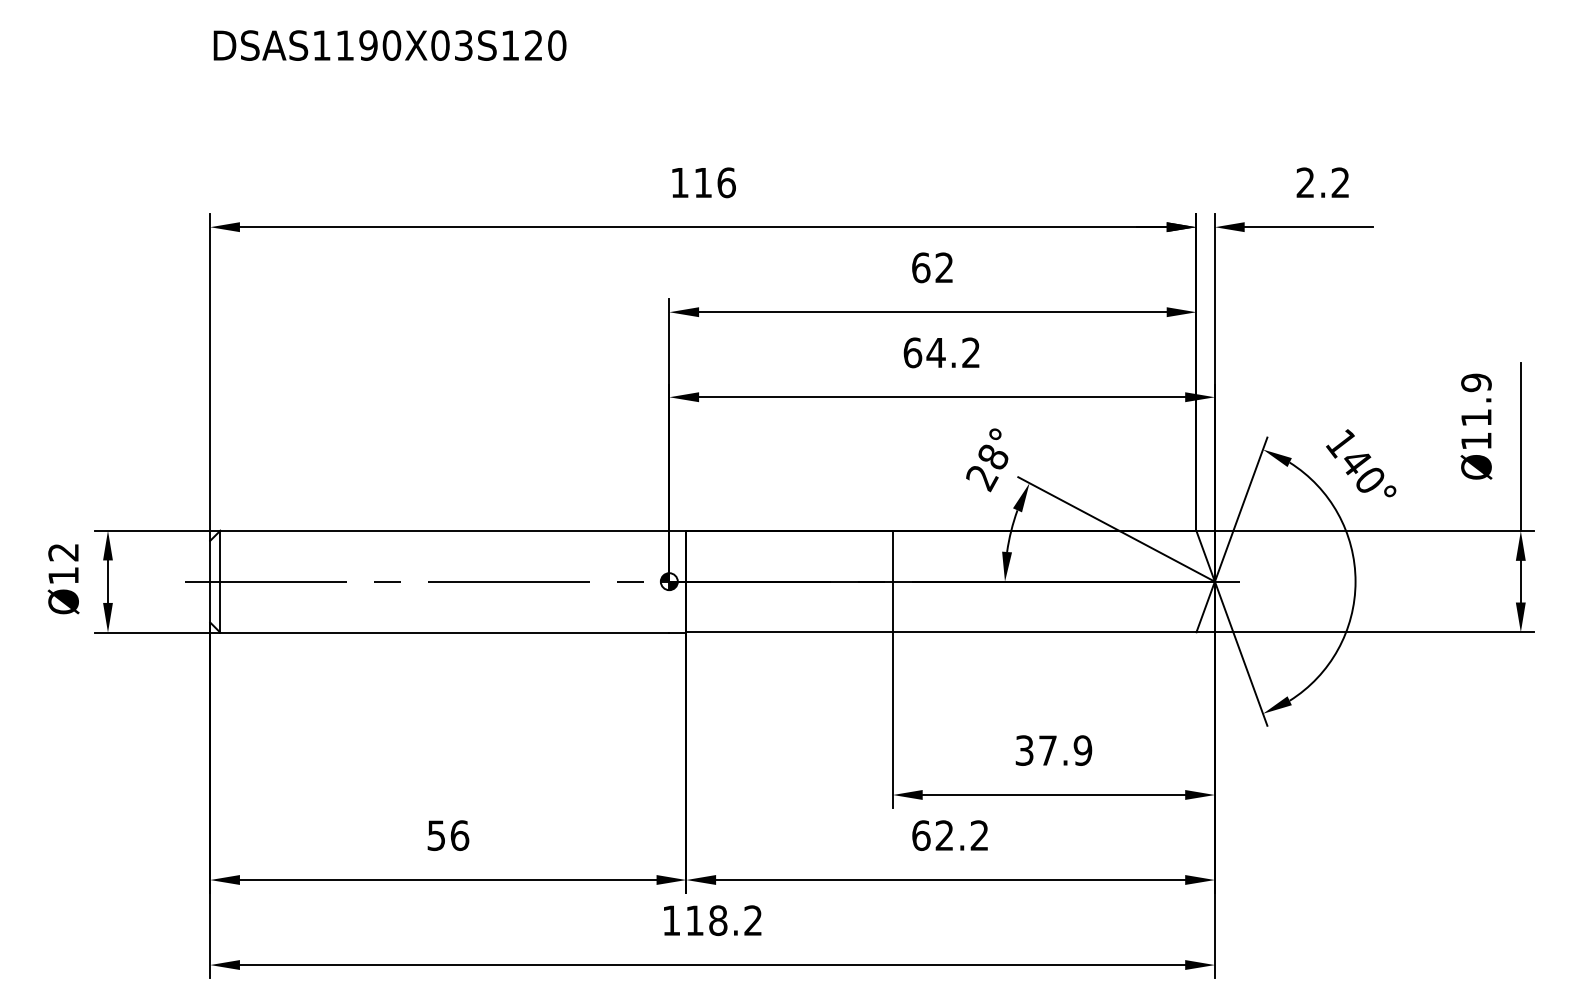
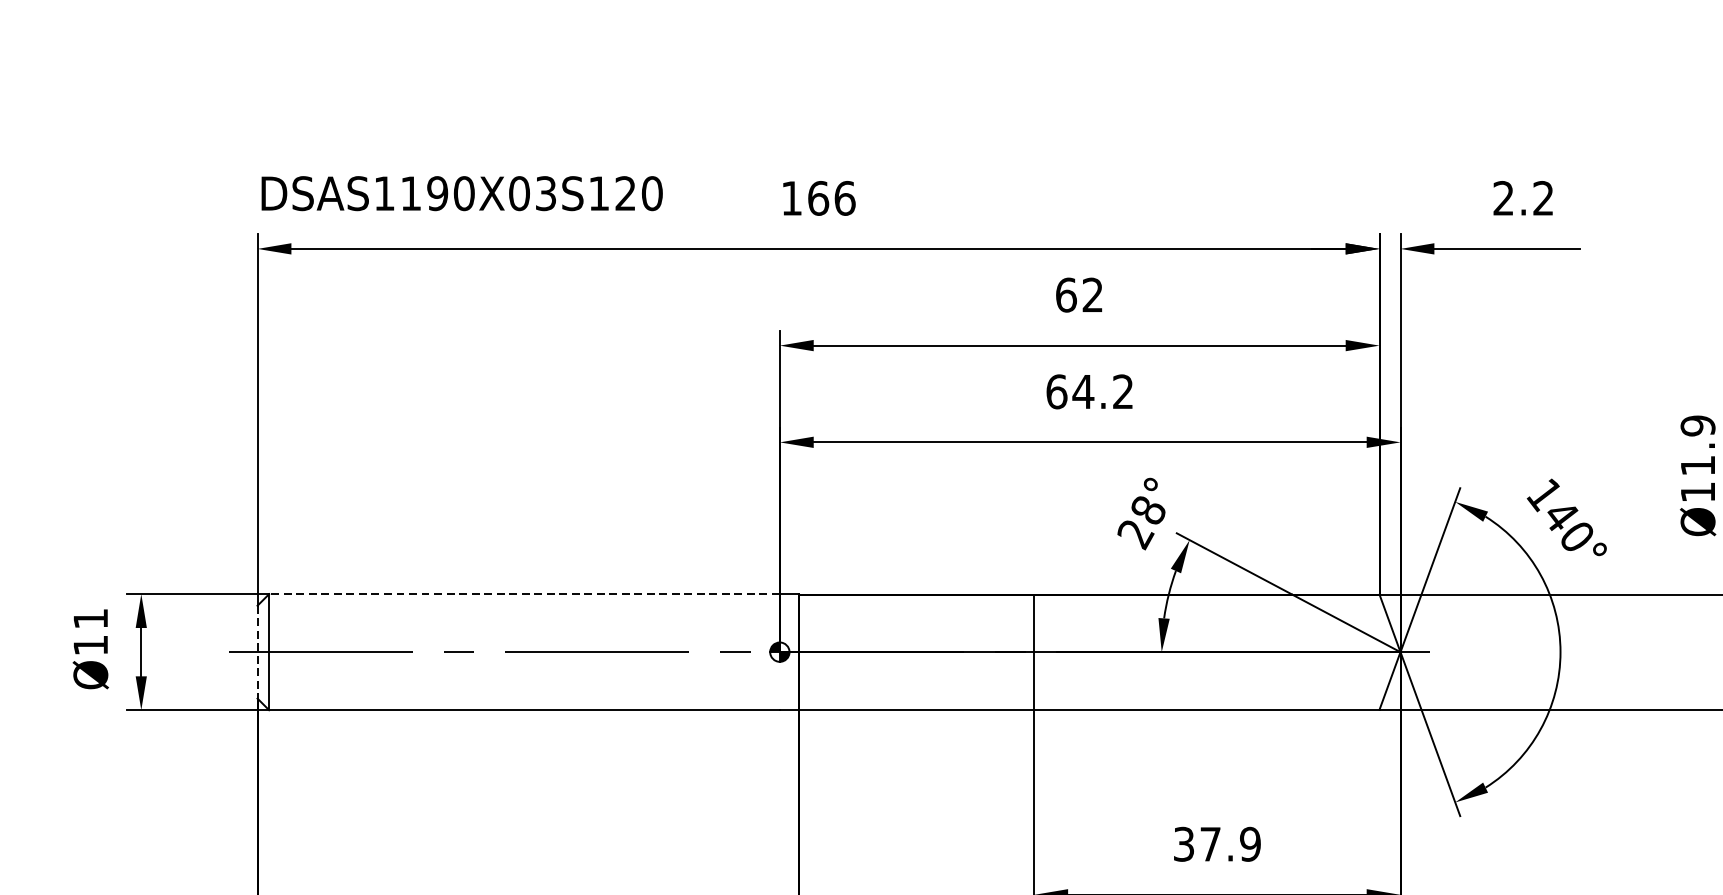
text: (389, 45) -> (461, 193), moved
text: (703, 182) -> (818, 198), 116 -> 166
line: (444, 530) -> (524, 593), solid -> dashed
text: (63, 552) -> (90, 618), Ø12 -> Ø11
line: (210, 581) -> (257, 651), solid -> dashed

